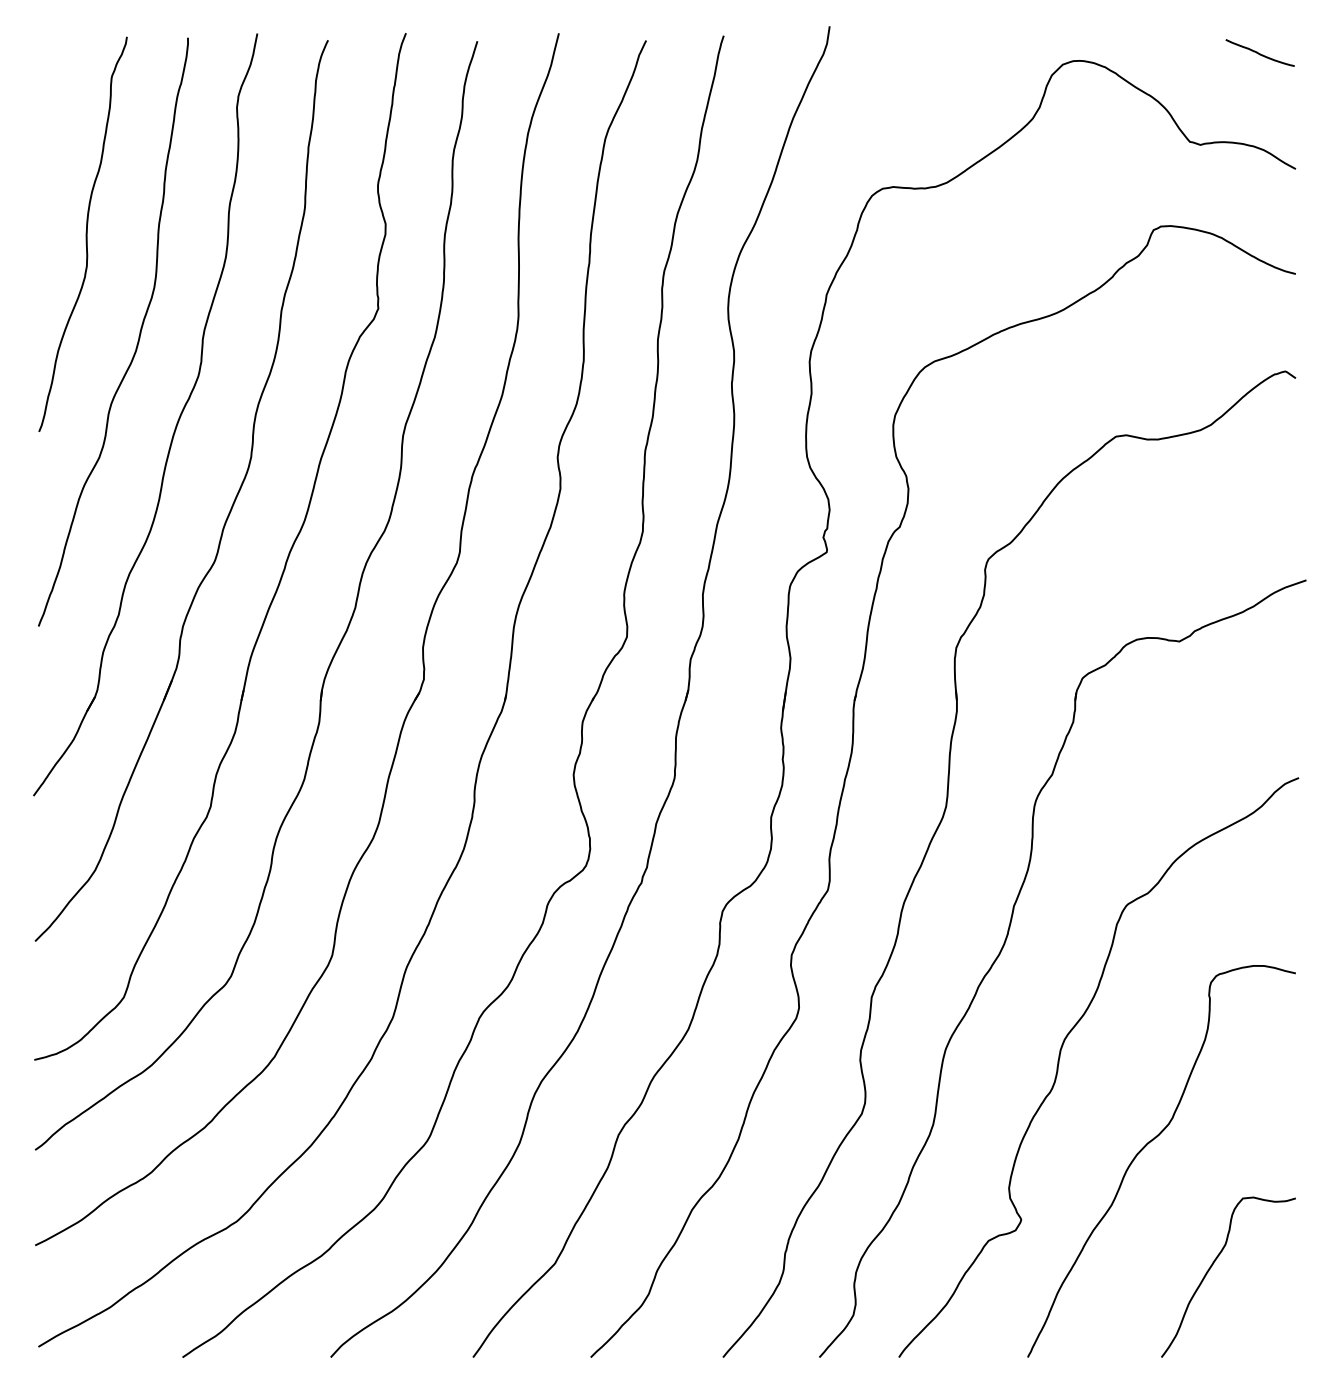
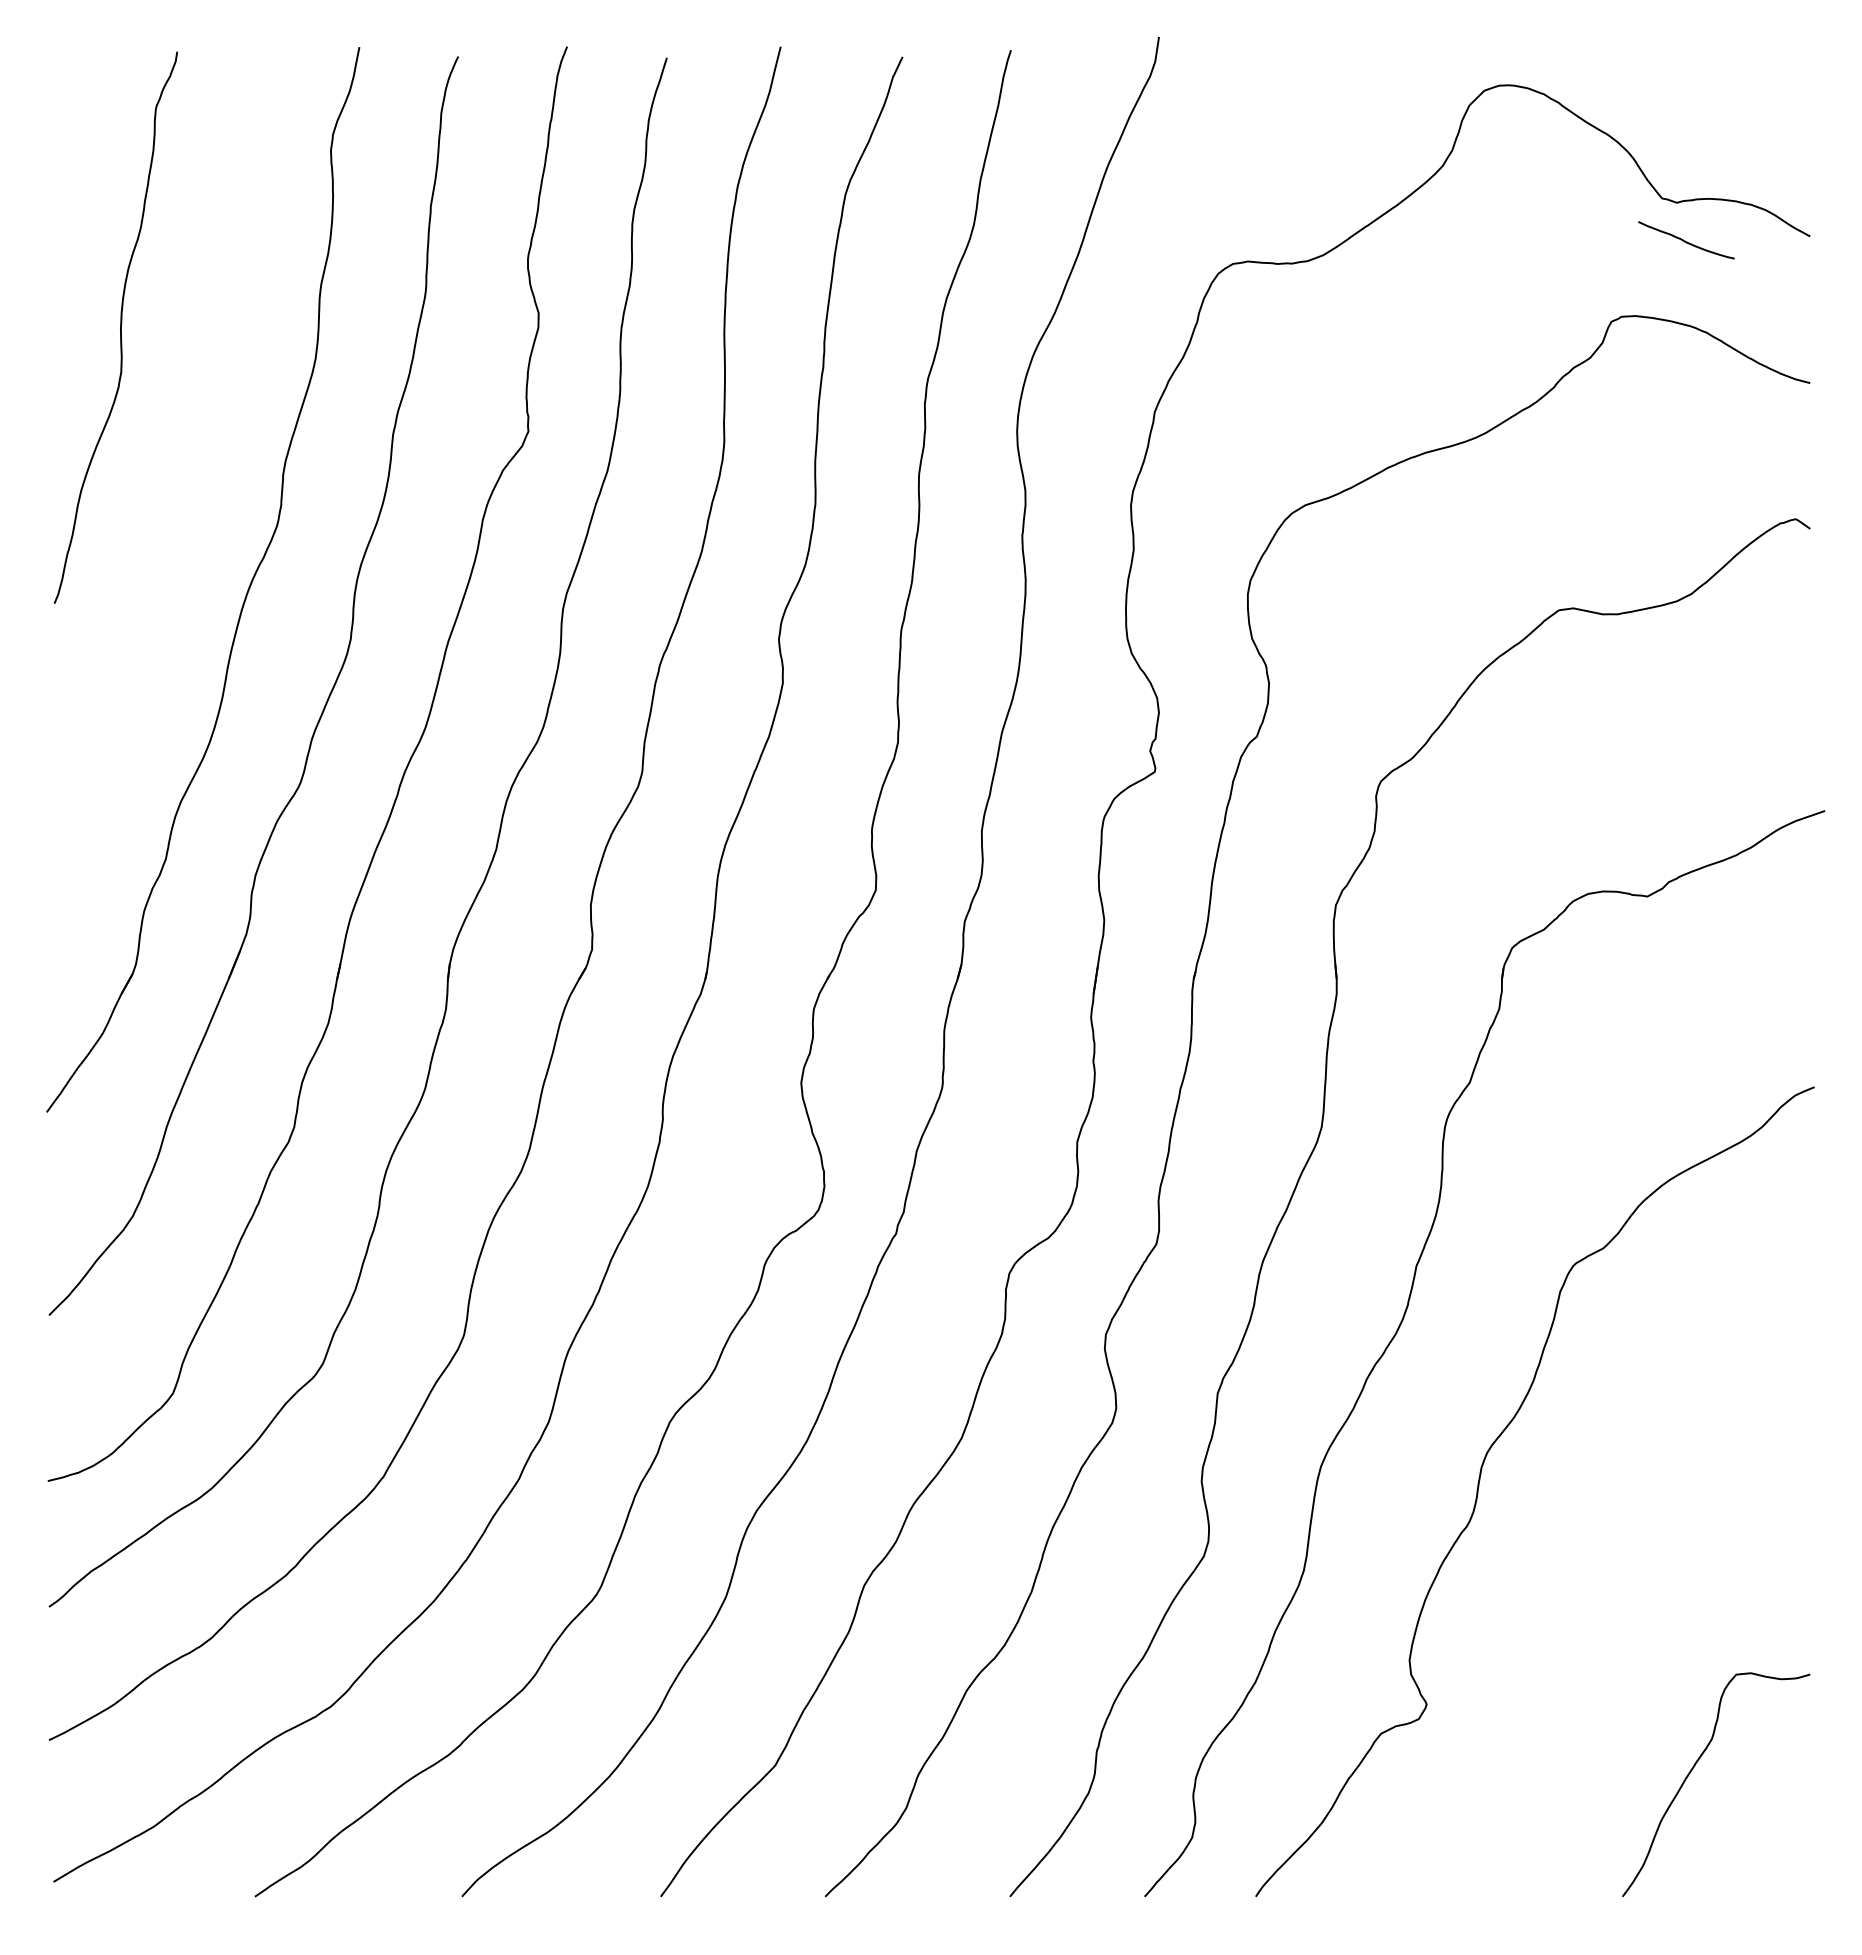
curve: (1259, 53) -> (1685, 240), moved
curve: (138, 337) -> (193, 471), removed
curve: (1146, 1146) -> (1601, 1601), removed

